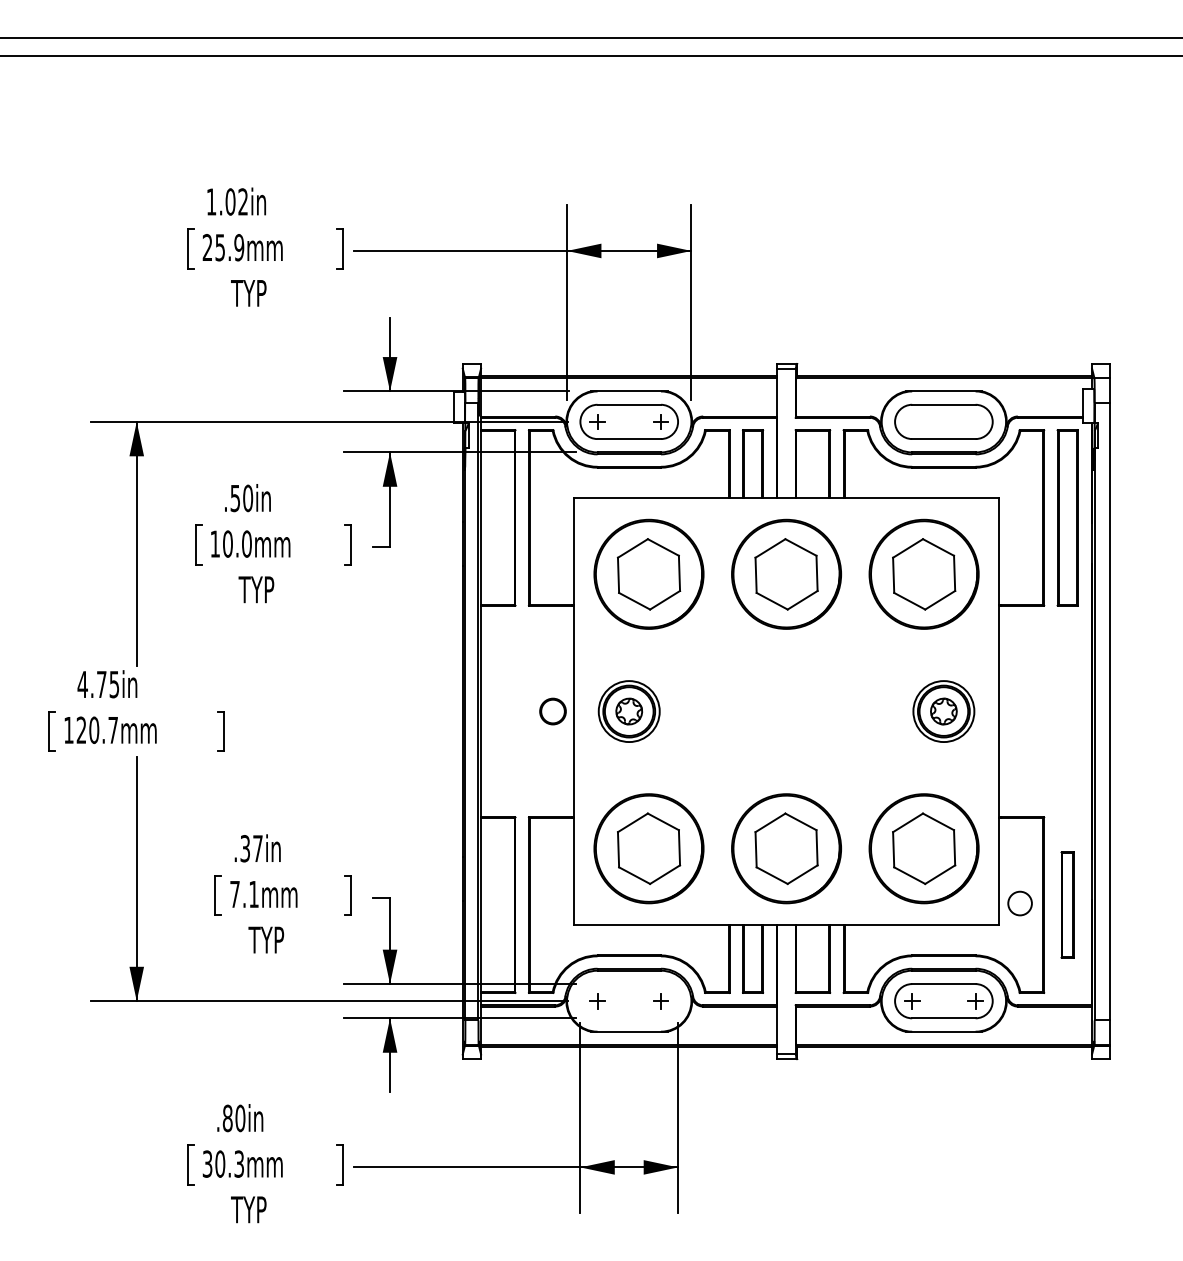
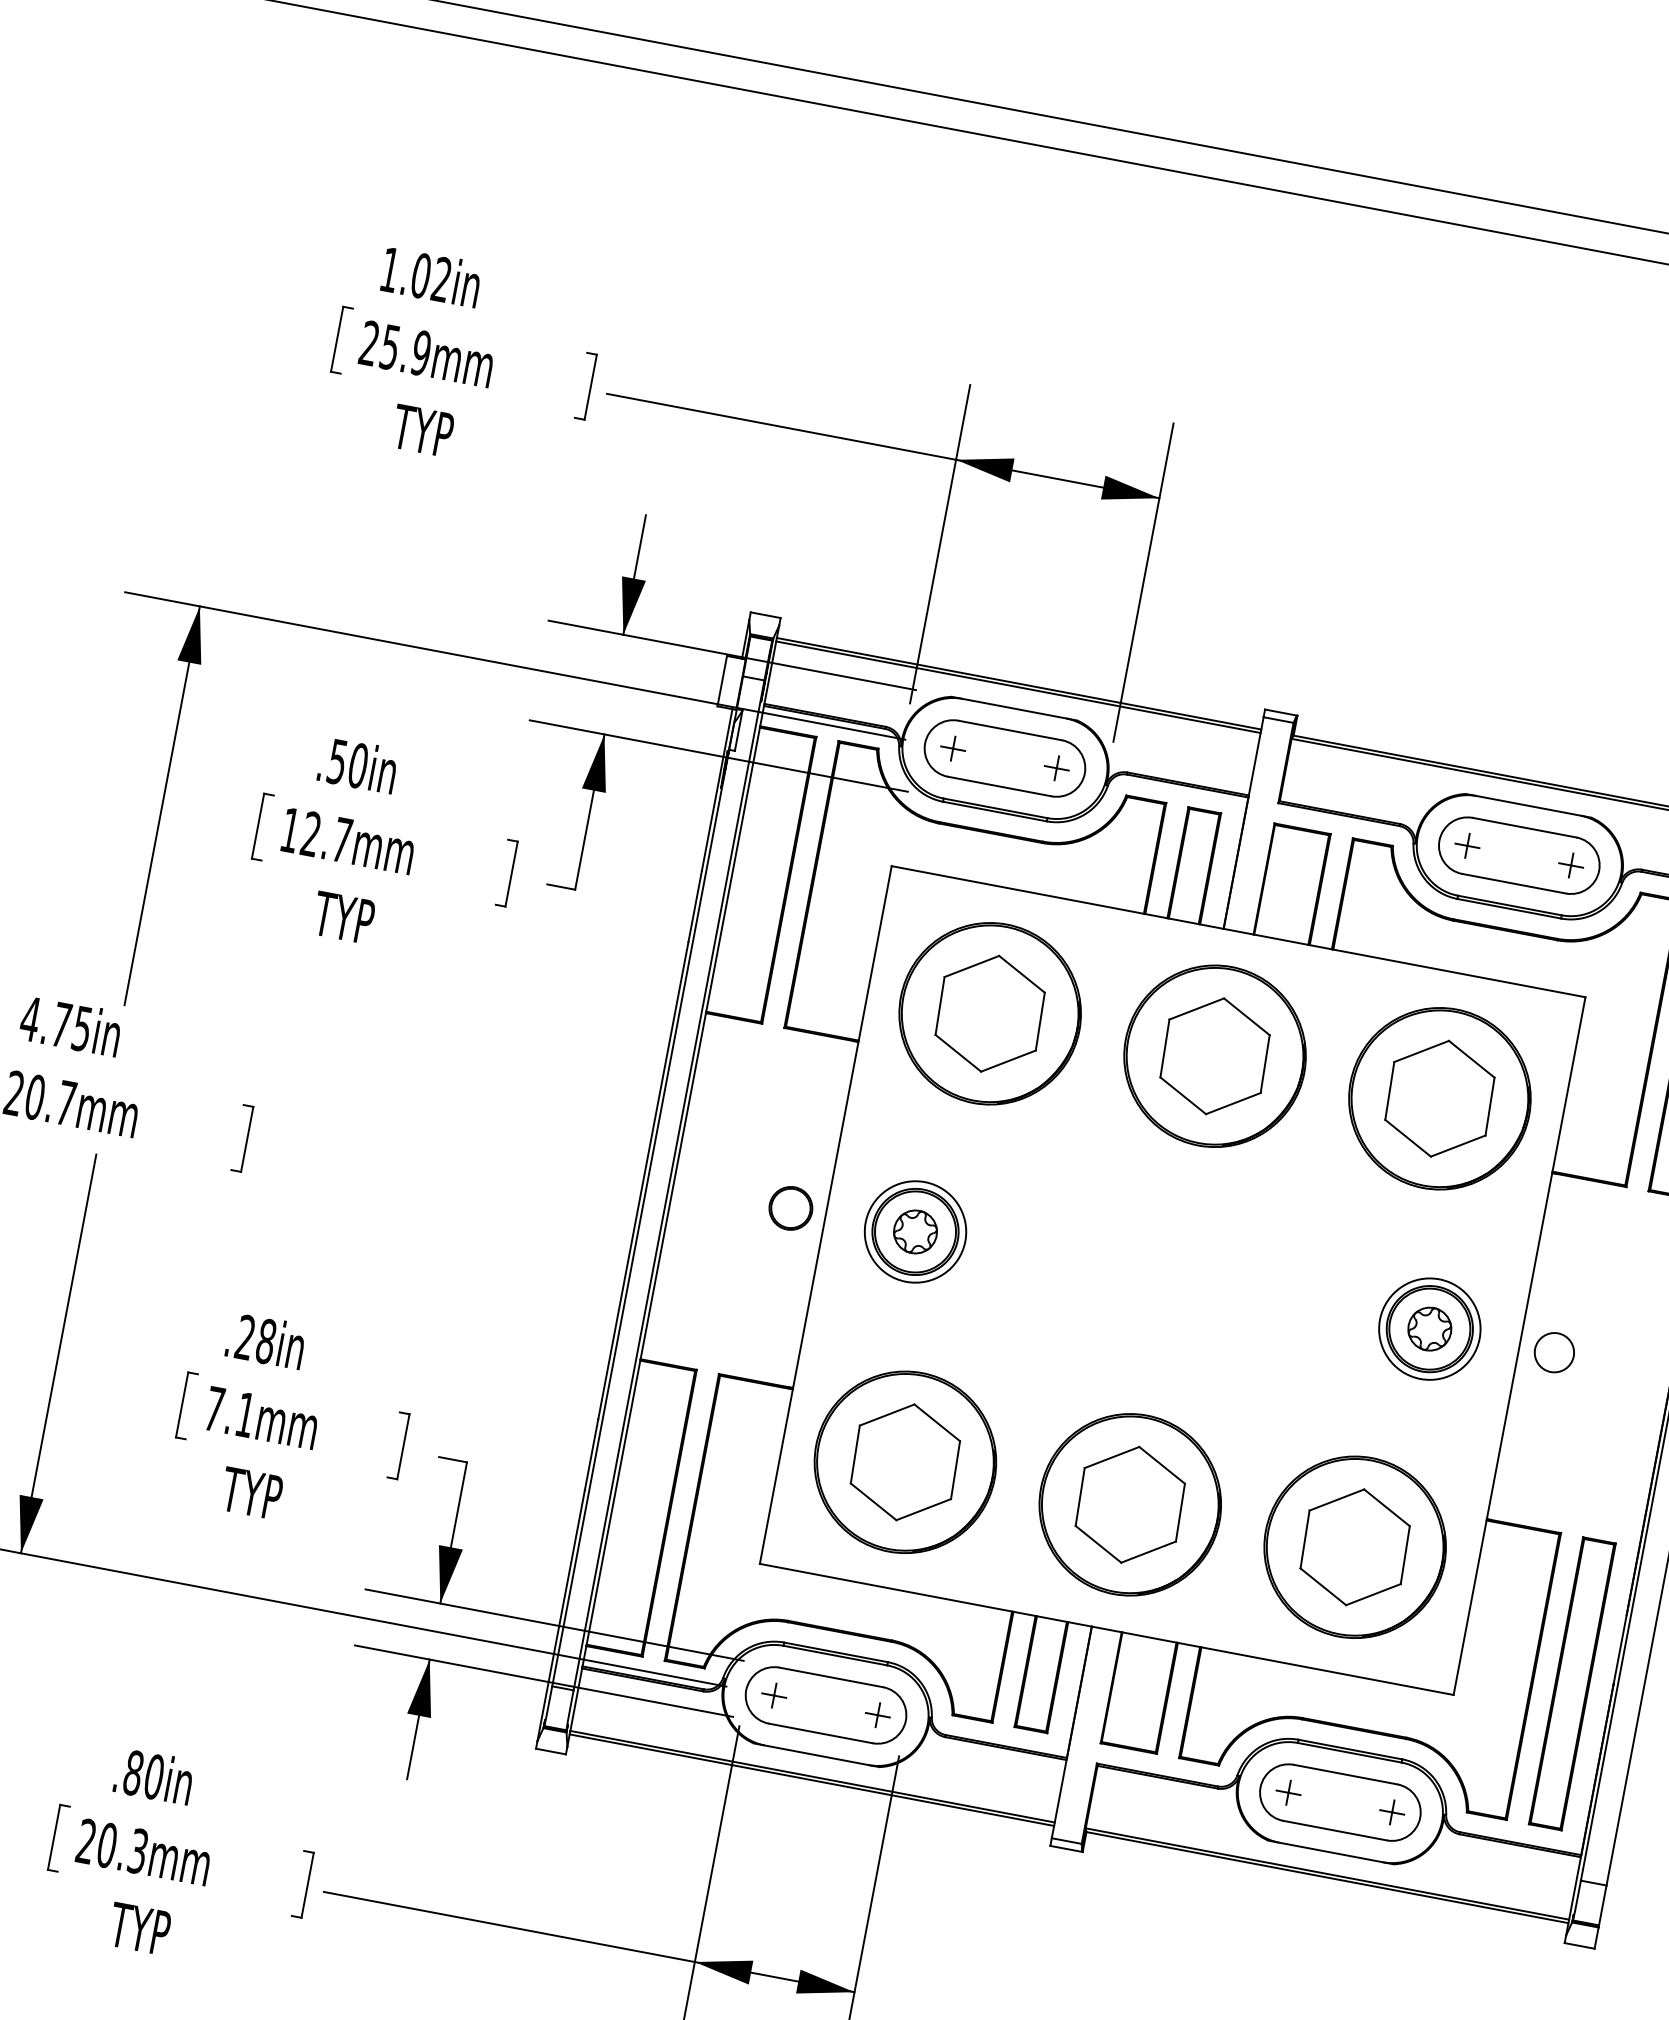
part: (912, 421) -> (1468, 845), added
part: (975, 421) -> (1571, 864), added
text: (237, 543) -> (327, 836), 10.0mm -> 12.7mm
text: (251, 848) -> (255, 1339), .37in -> .28in
circle: (1019, 903) -> (1553, 1352), moved
part: (1067, 904) -> (1572, 1682), size x1.67
part: (628, 1001) -> (824, 1705), added
text: (207, 1163) -> (86, 1840), 30.3mm -> 20.3mm

